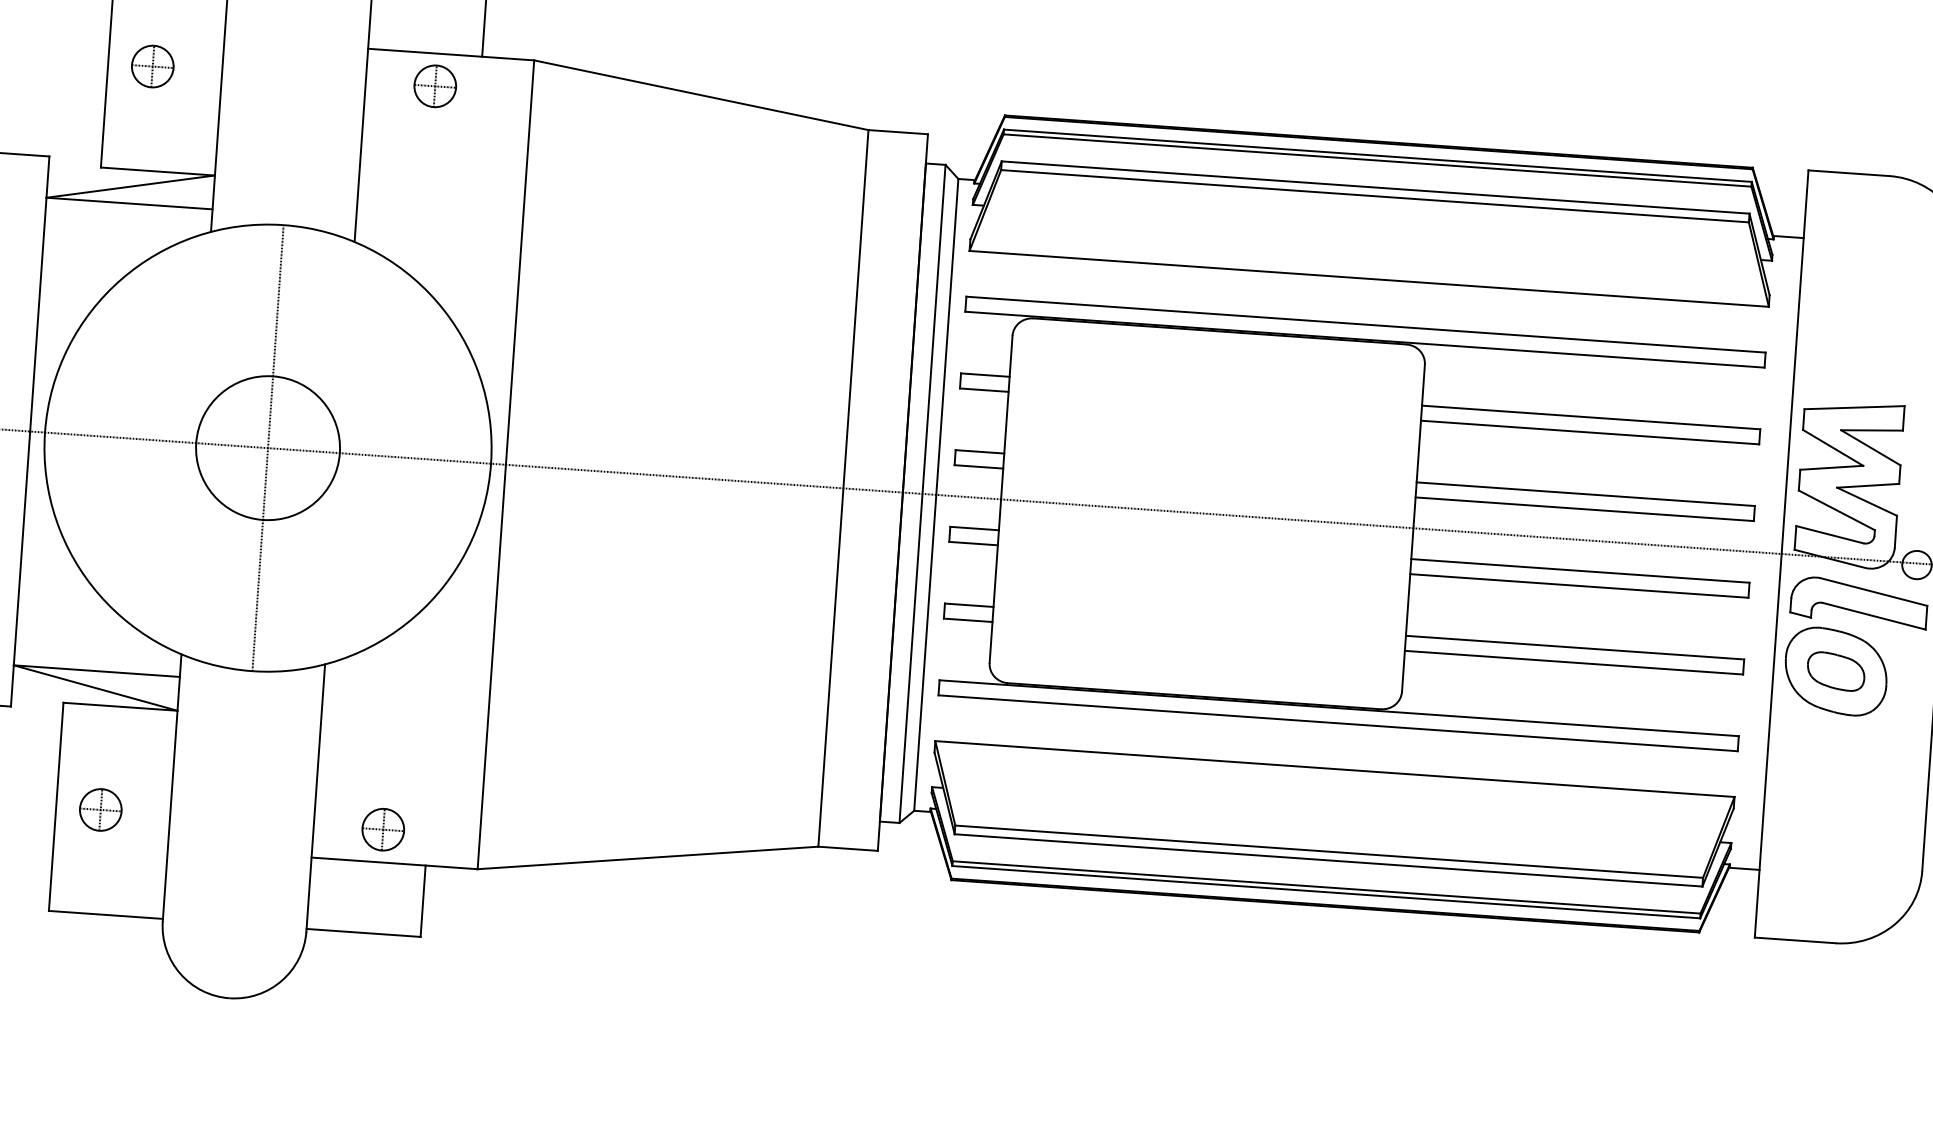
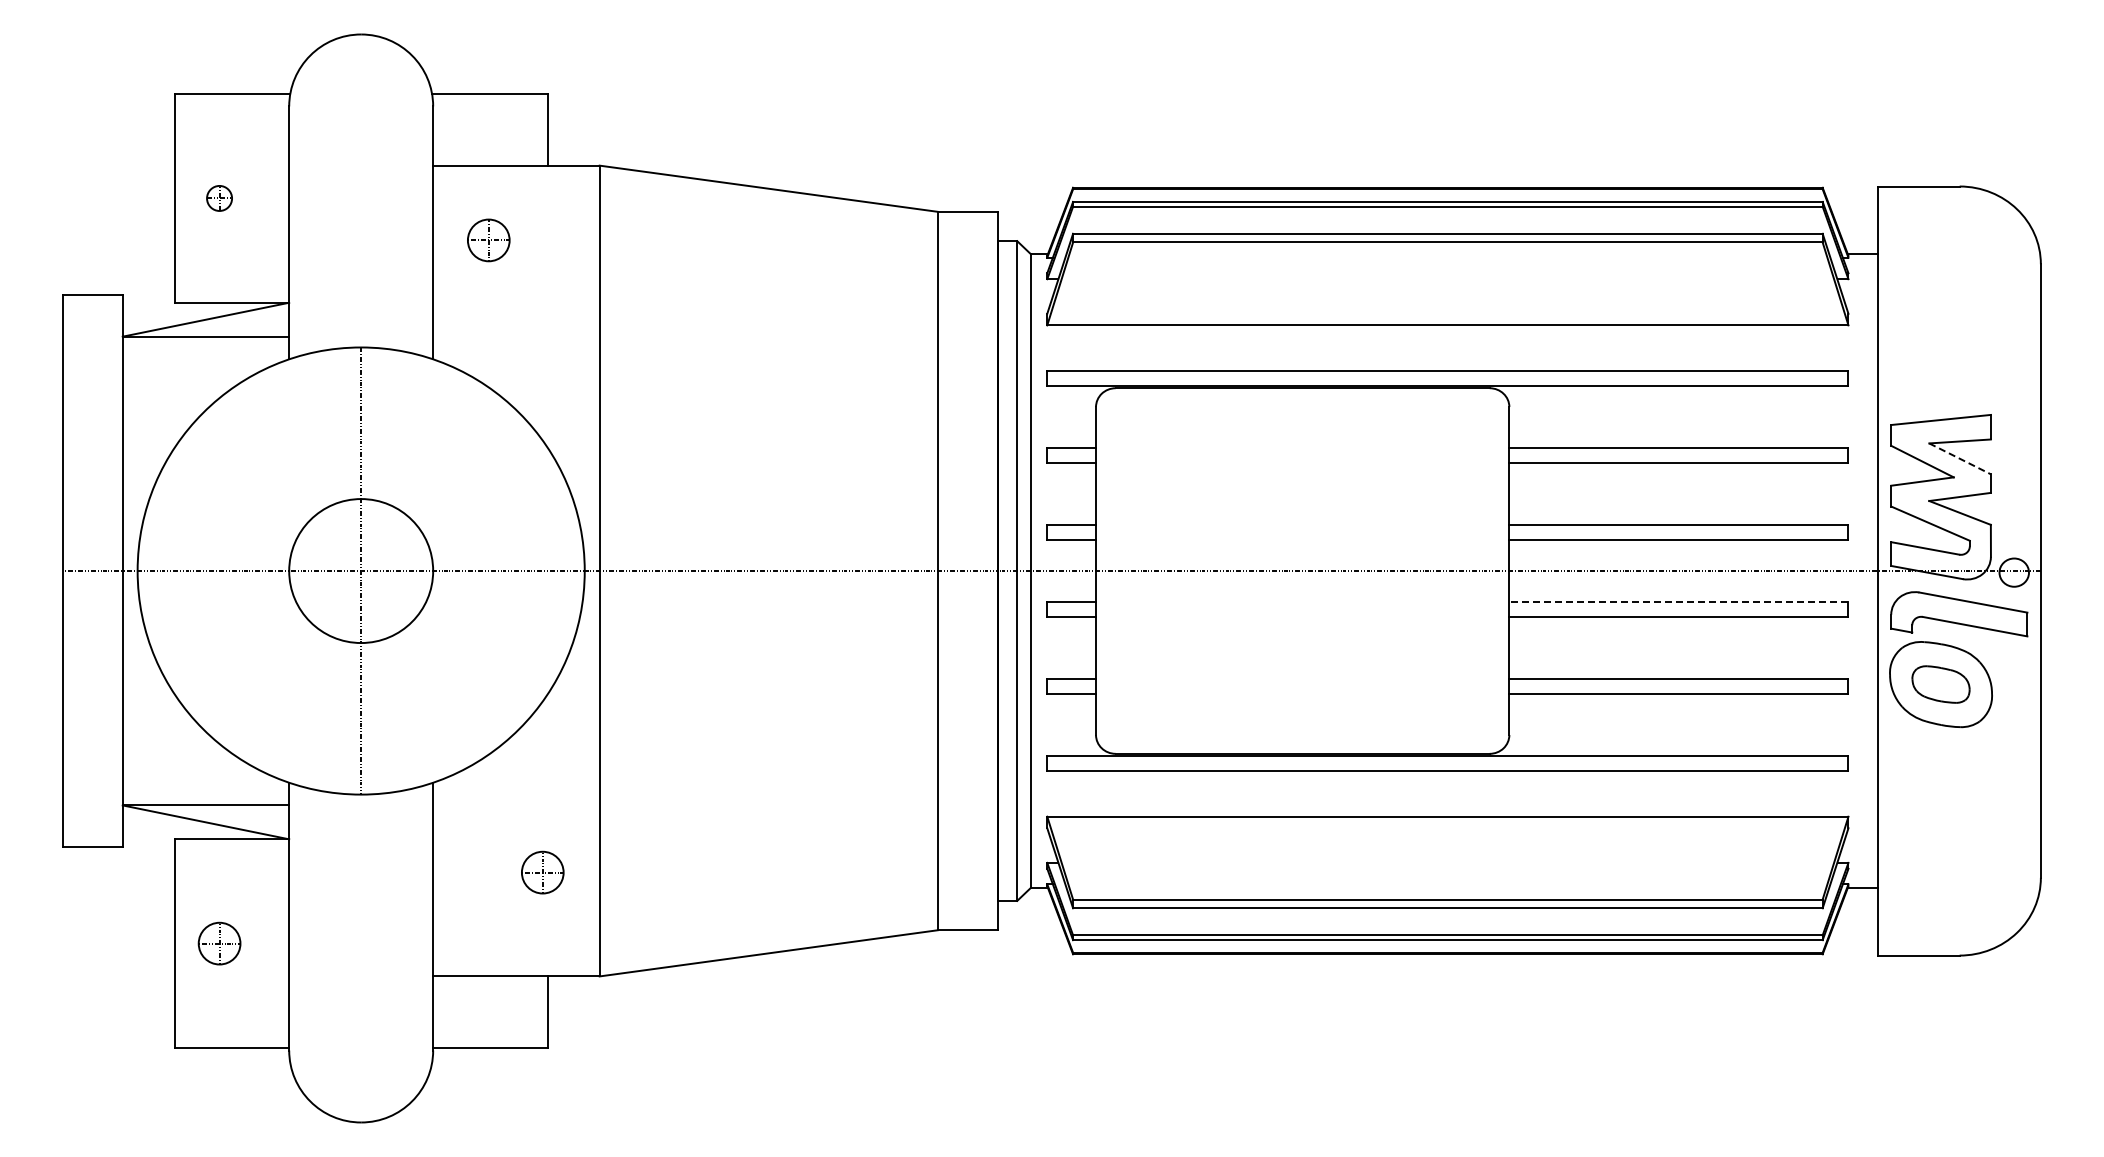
part: (152, 66) -> (219, 198), size x0.6
part: (434, 86) -> (488, 240), moved
line: (1871, 448) -> (1960, 459), solid -> dashed
line: (1580, 570) -> (1678, 601), solid -> dashed
part: (383, 829) -> (542, 872), moved

